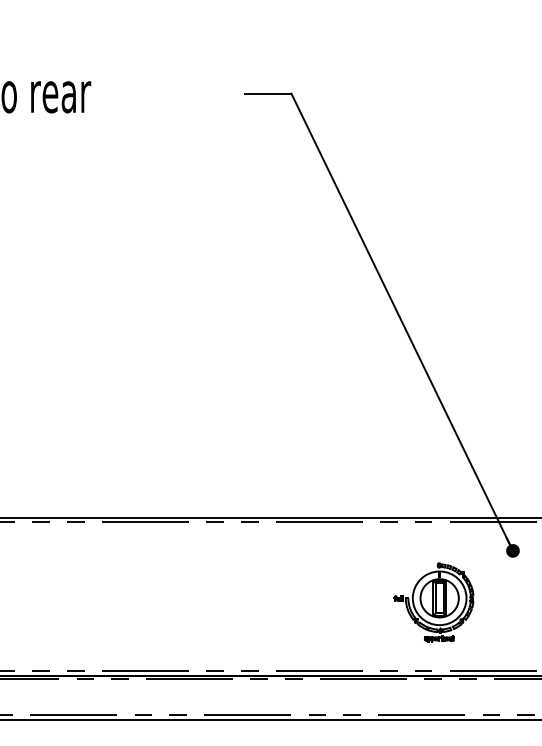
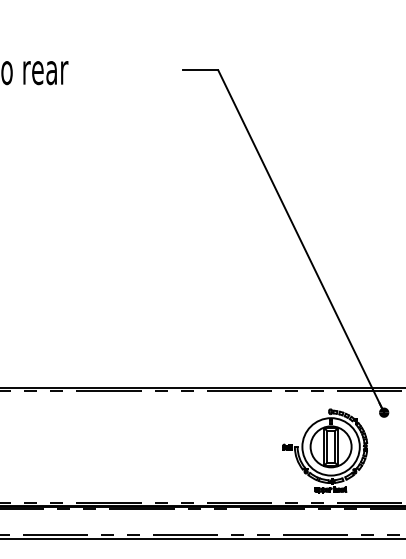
part: (433, 602) -> (324, 451), size x1.43

